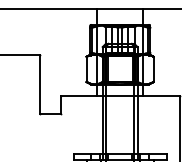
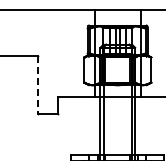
line: (40, 85) -> (38, 86), solid -> dashed

